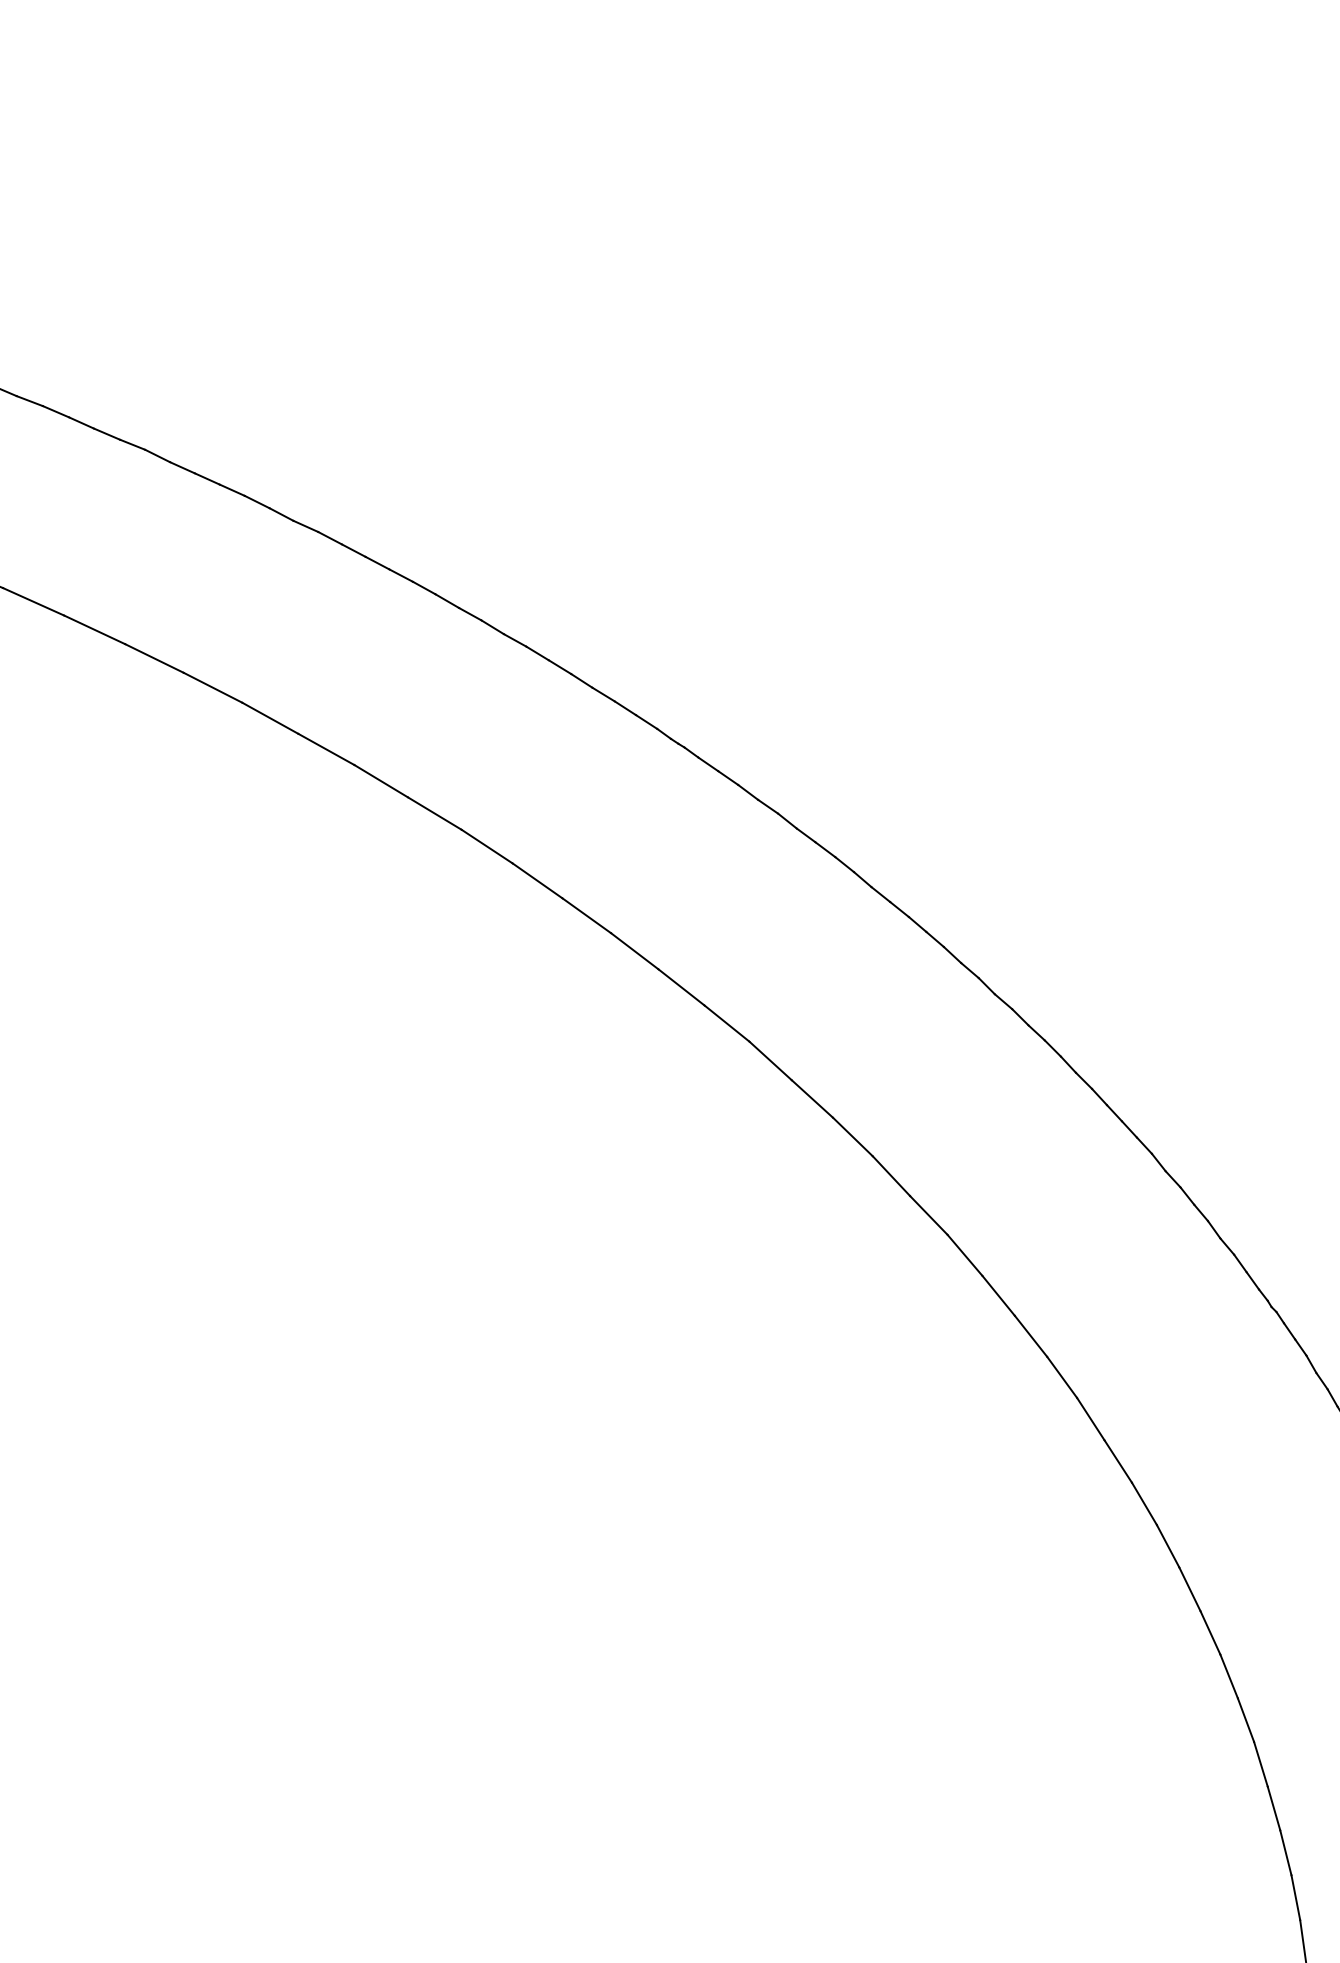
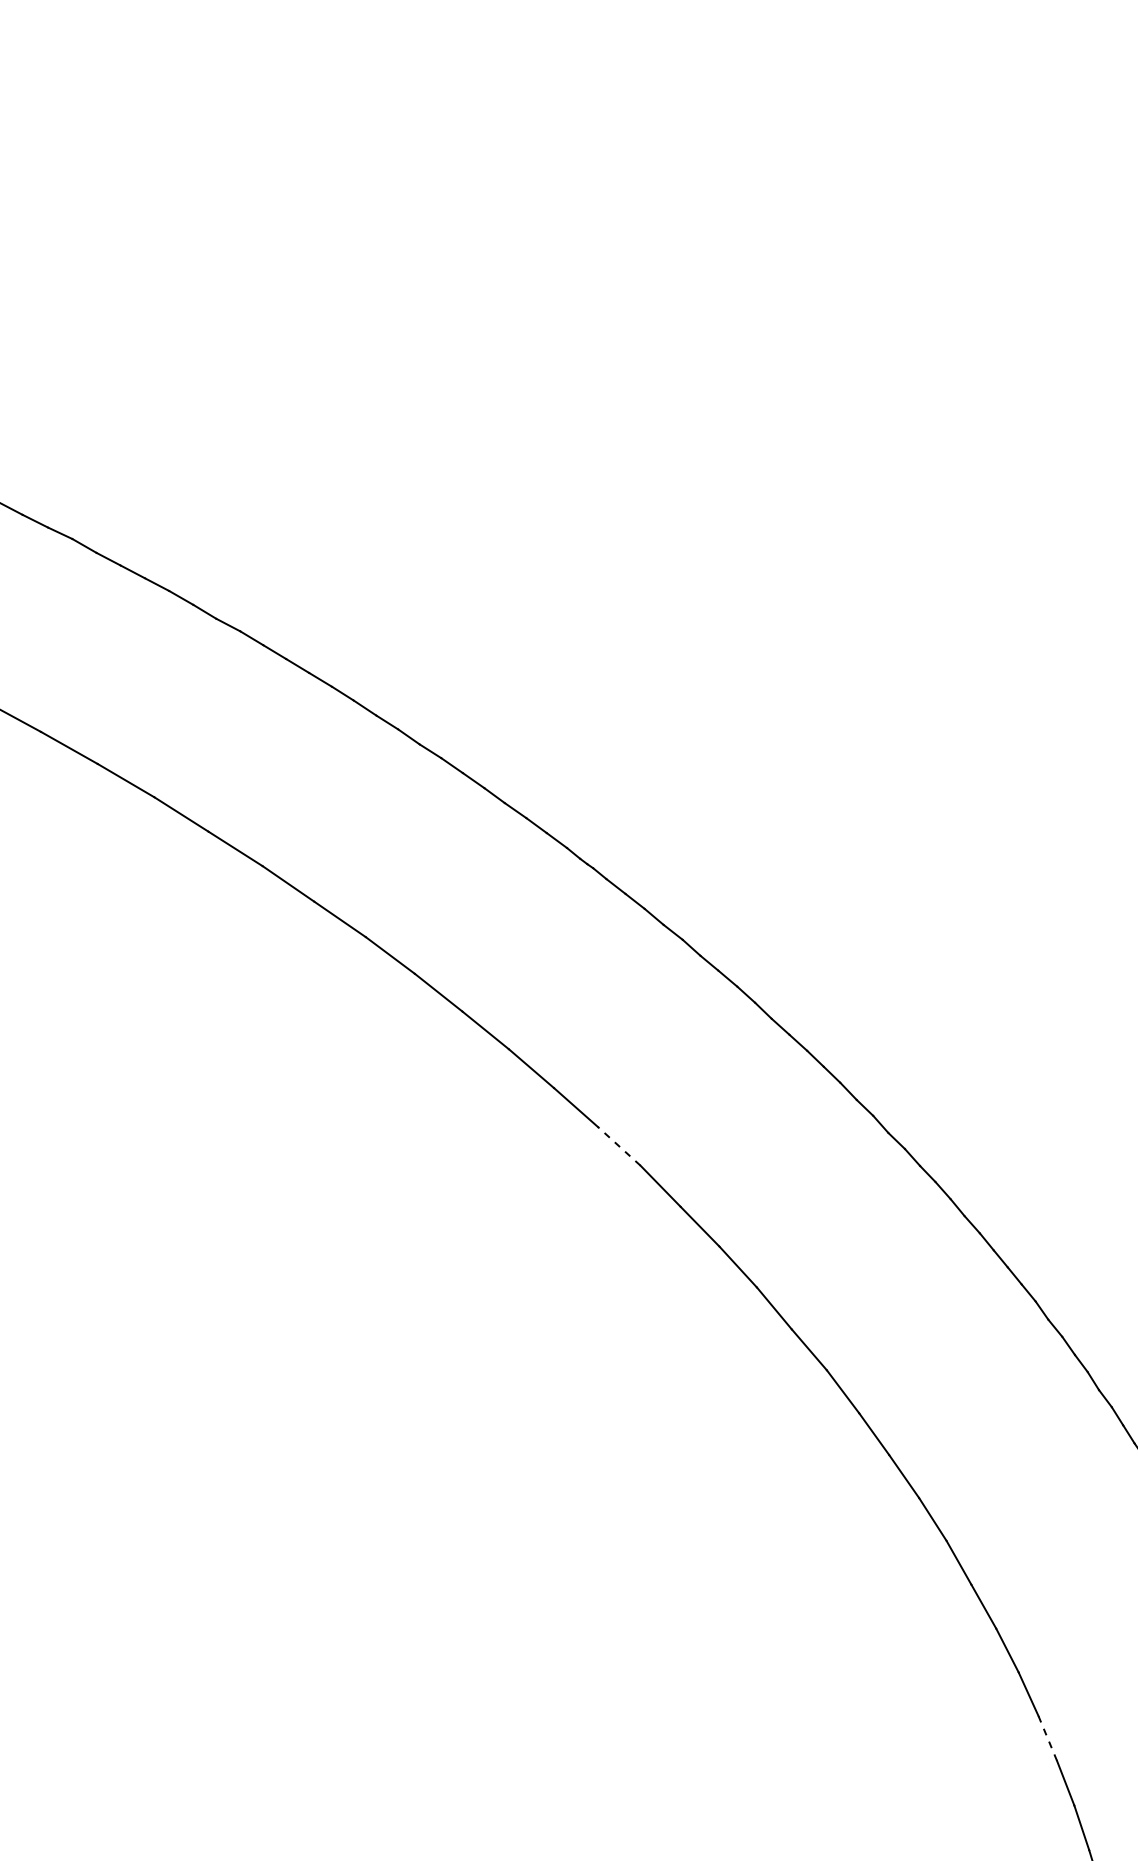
line: (726, 1023) -> (618, 1146), solid -> dashed
line: (1189, 1588) -> (1047, 1737), solid -> dashed

